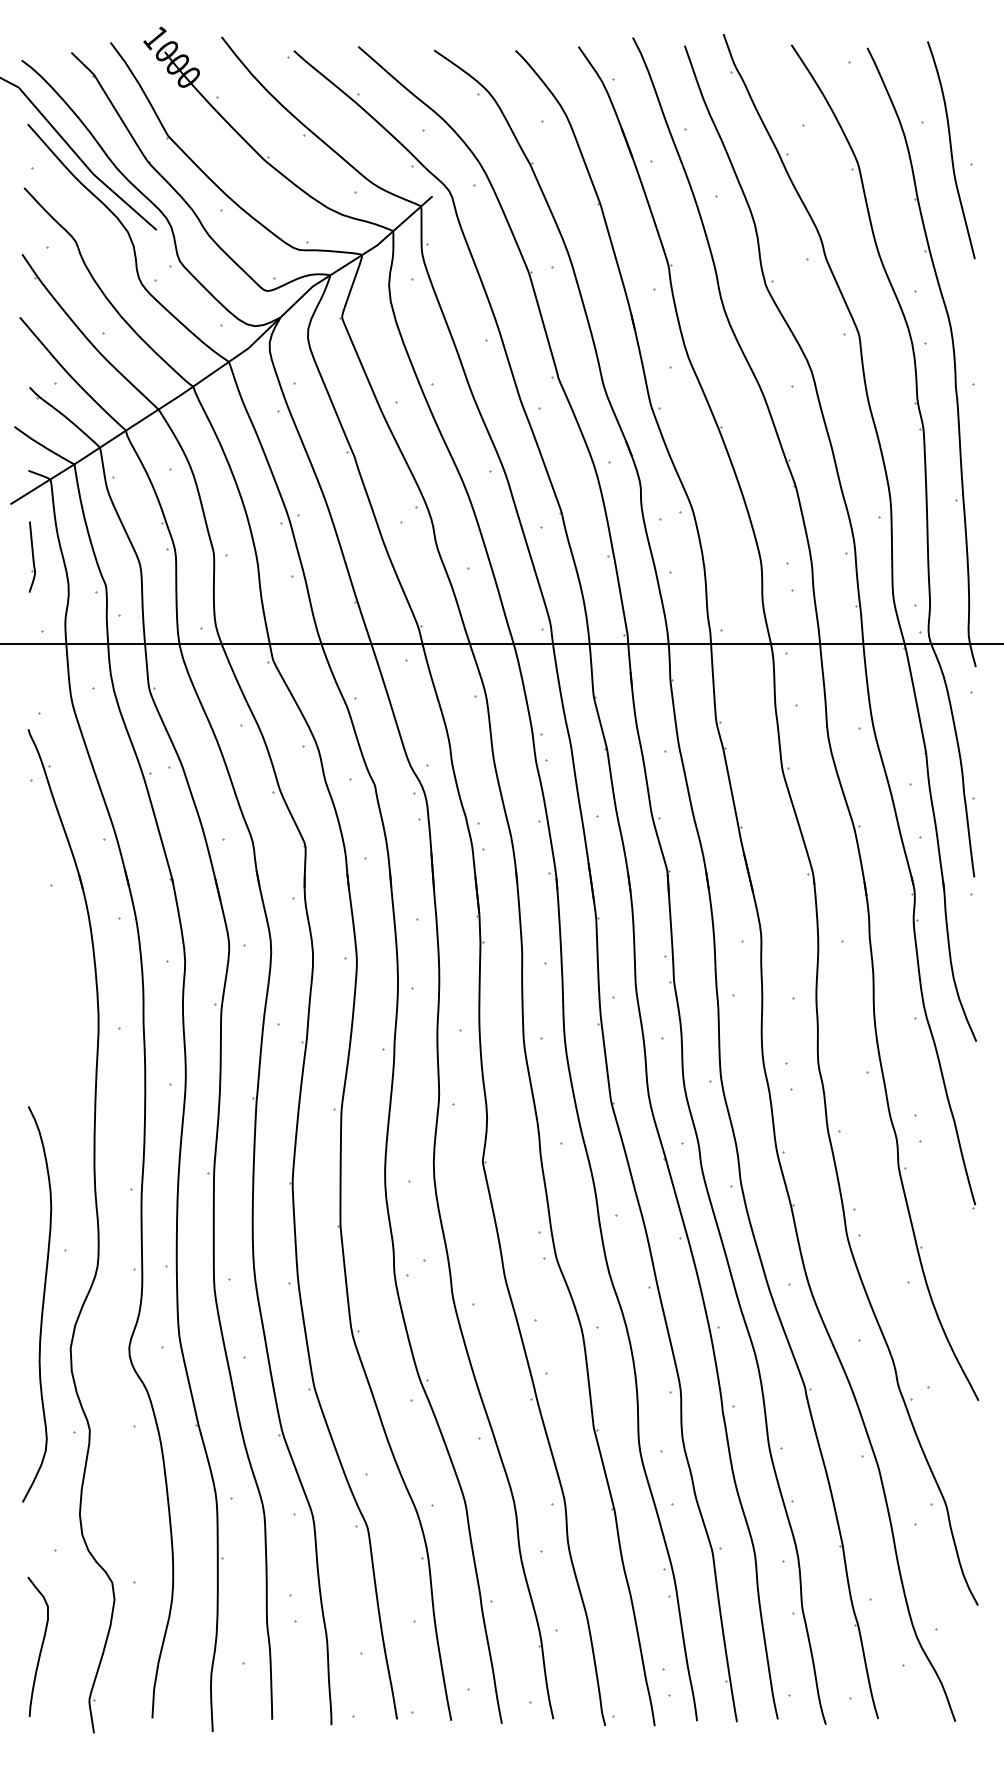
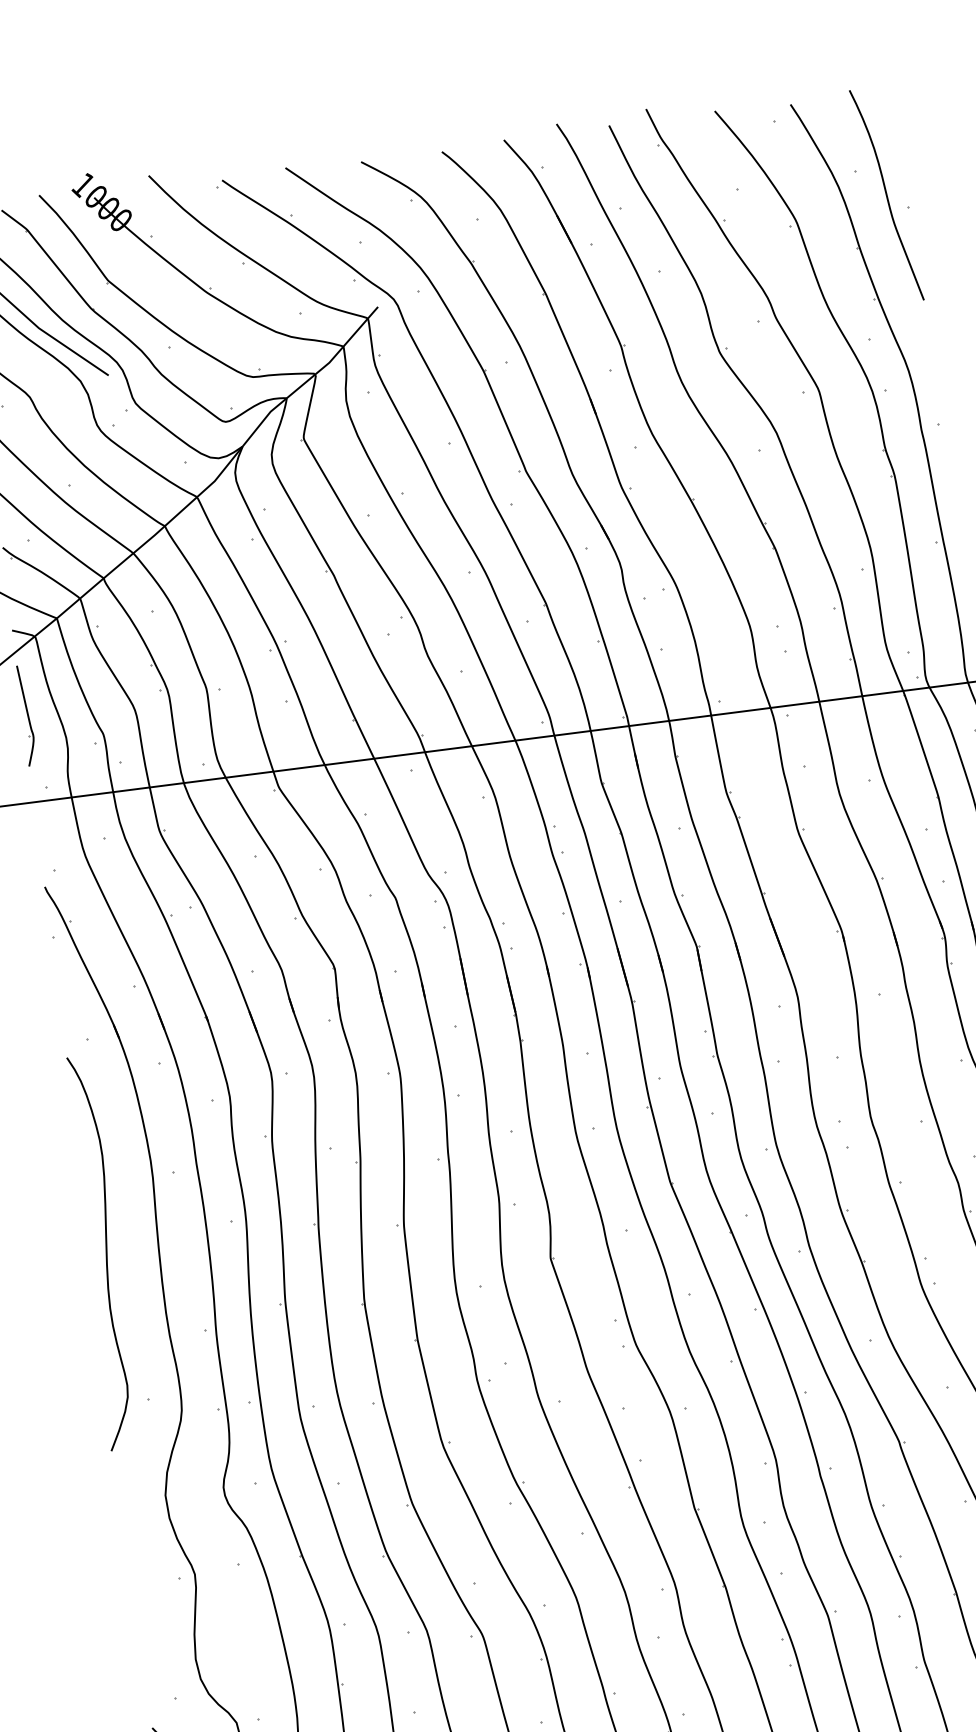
part: (32, 556) -> (27, 715), size x1.43
curve: (42, 1304) -> (105, 1252), moved

